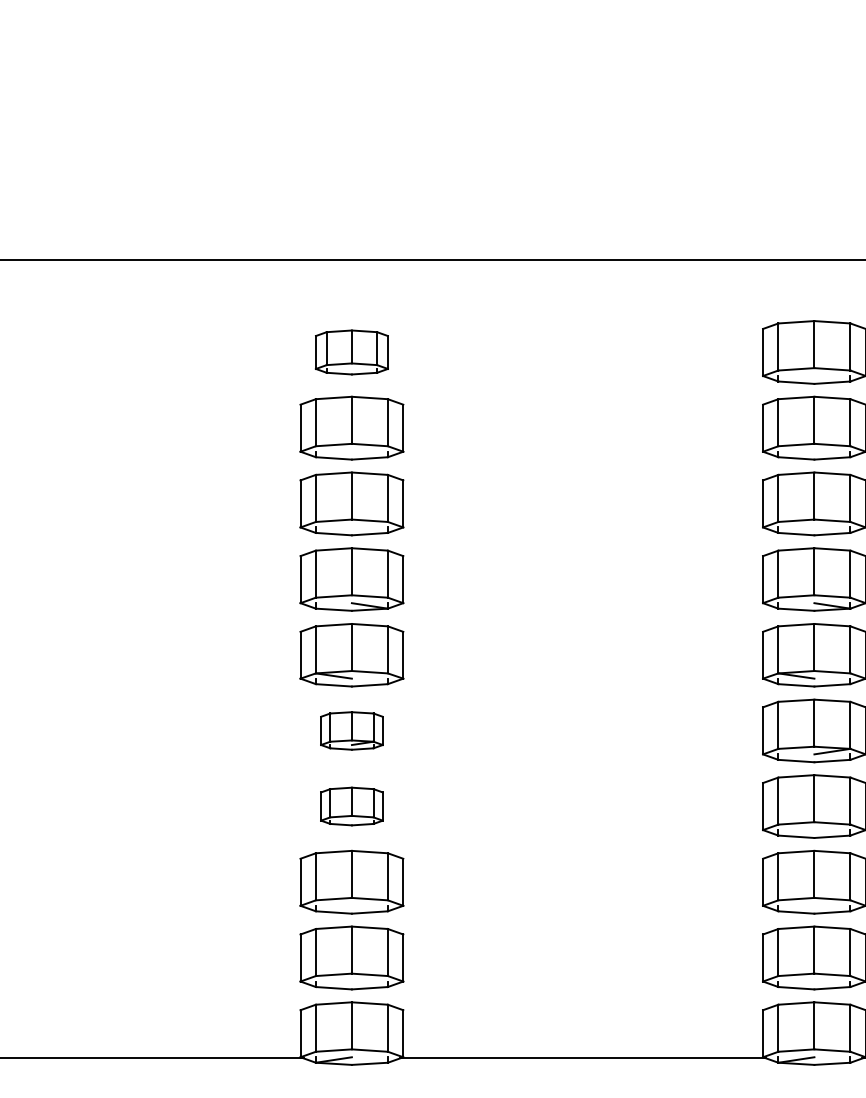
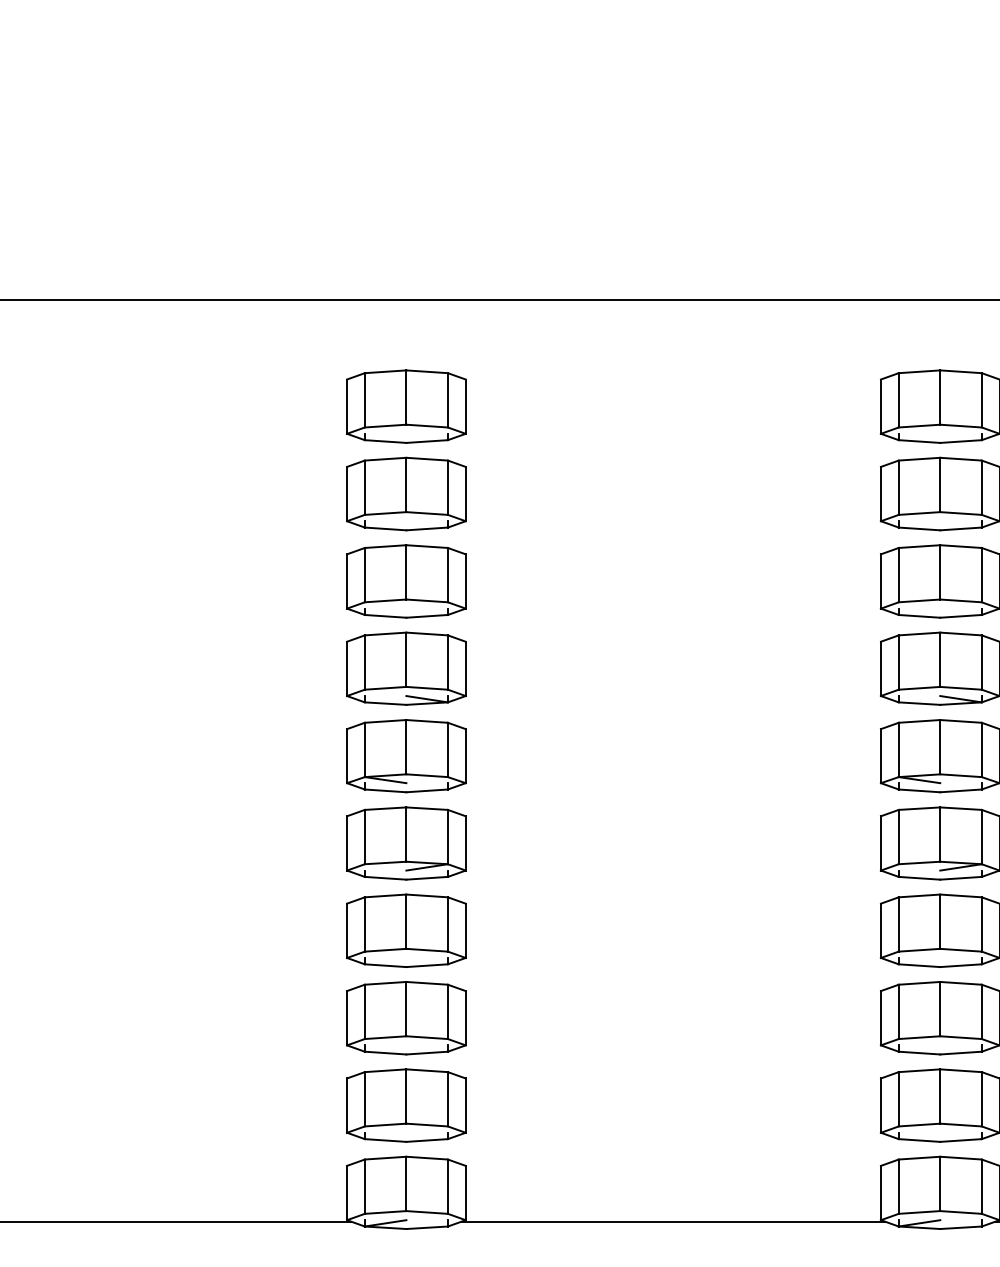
part: (351, 352) -> (405, 406), size x1.43
part: (351, 730) -> (405, 843), size x1.67
part: (351, 806) -> (405, 930), size x1.67

